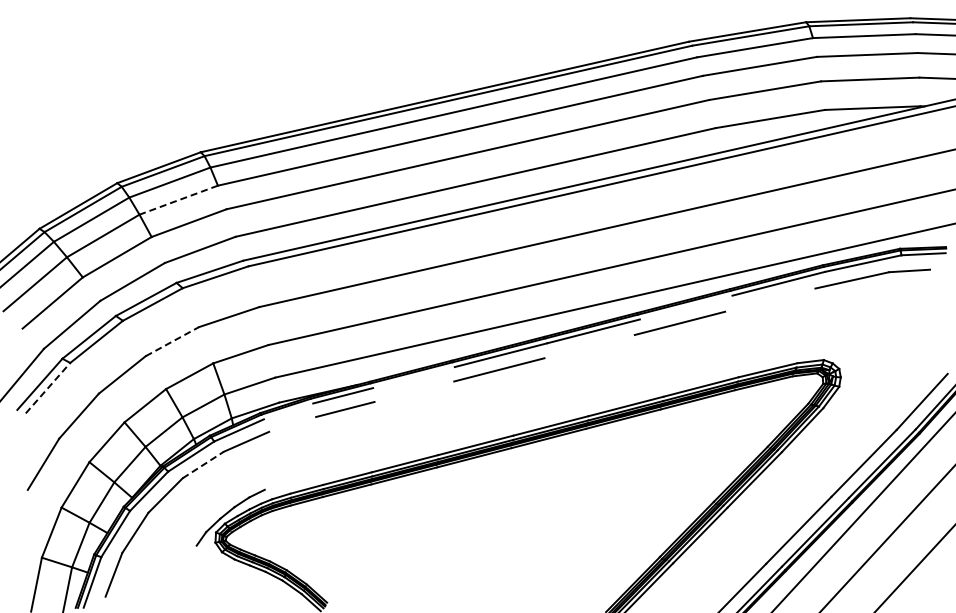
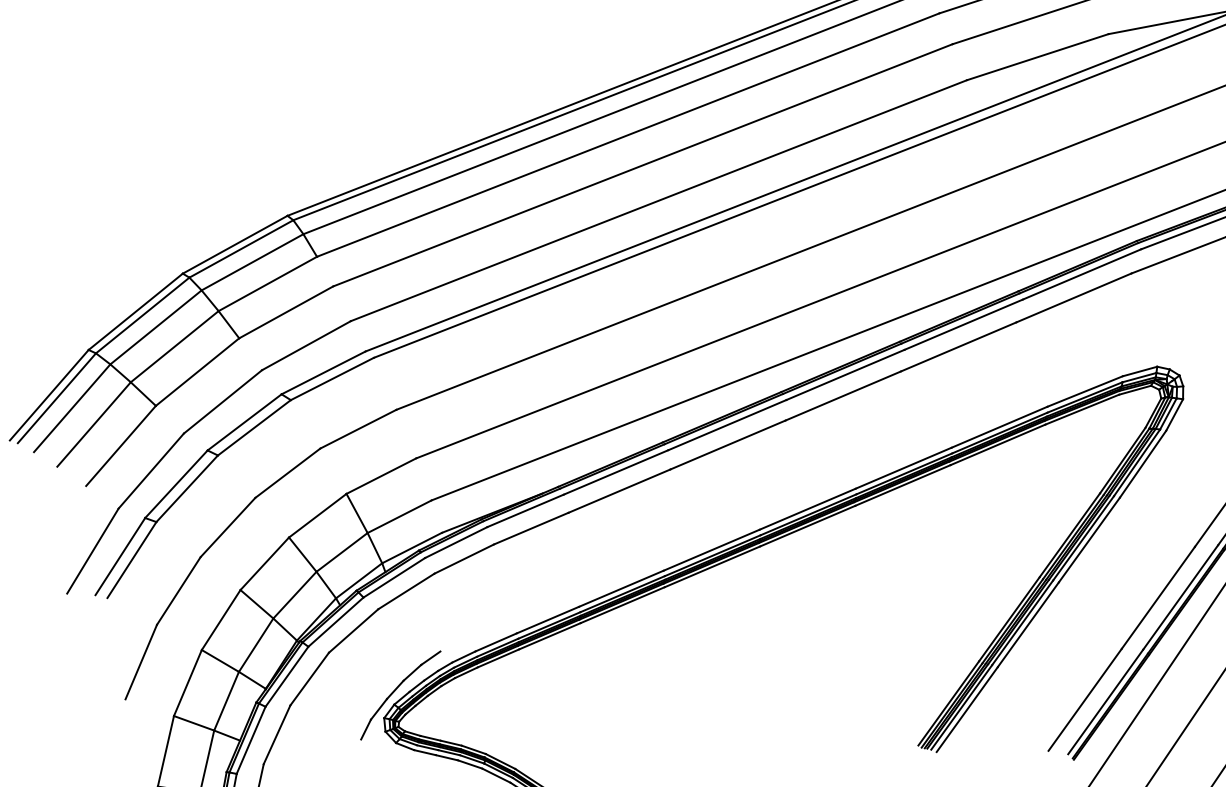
line: (178, 200) -> (267, 284), dashed -> solid
line: (770, 299) -> (1074, 297), added
line: (685, 307) -> (962, 324), added
line: (172, 341) -> (287, 472), dashed -> solid
line: (589, 346) -> (843, 395), added
line: (413, 377) -> (615, 472), added
line: (48, 388) -> (132, 560), dashed -> solid
line: (414, 391) -> (619, 490), added
line: (288, 411) -> (456, 542), added
line: (292, 424) -> (464, 559), added
line: (203, 464) -> (353, 630), dashed -> solid

